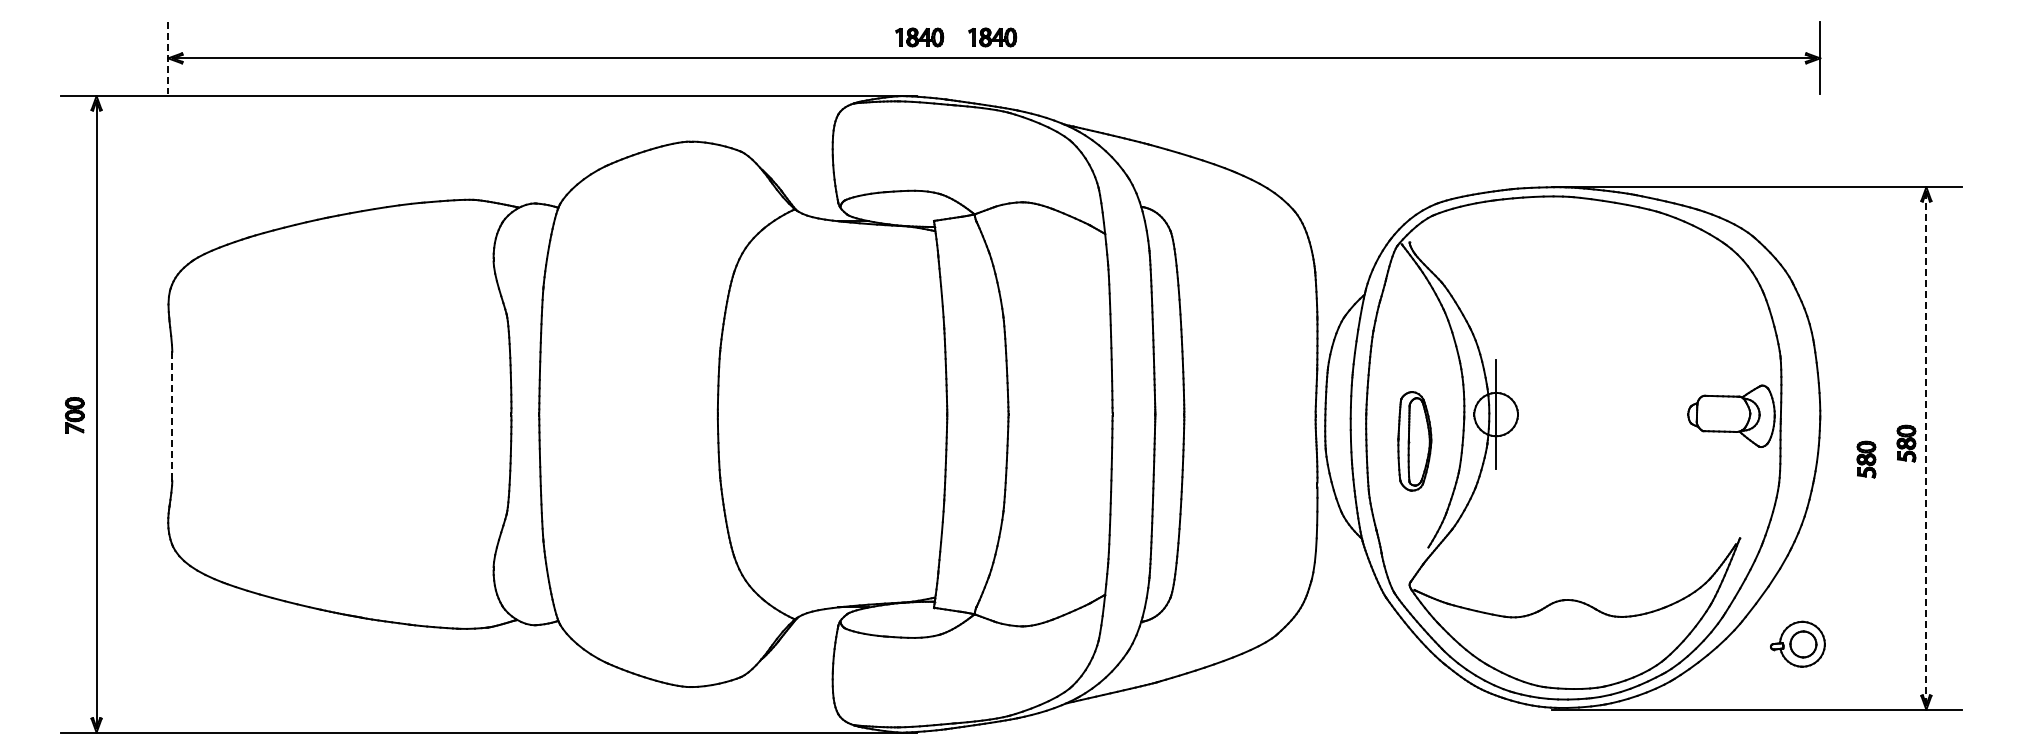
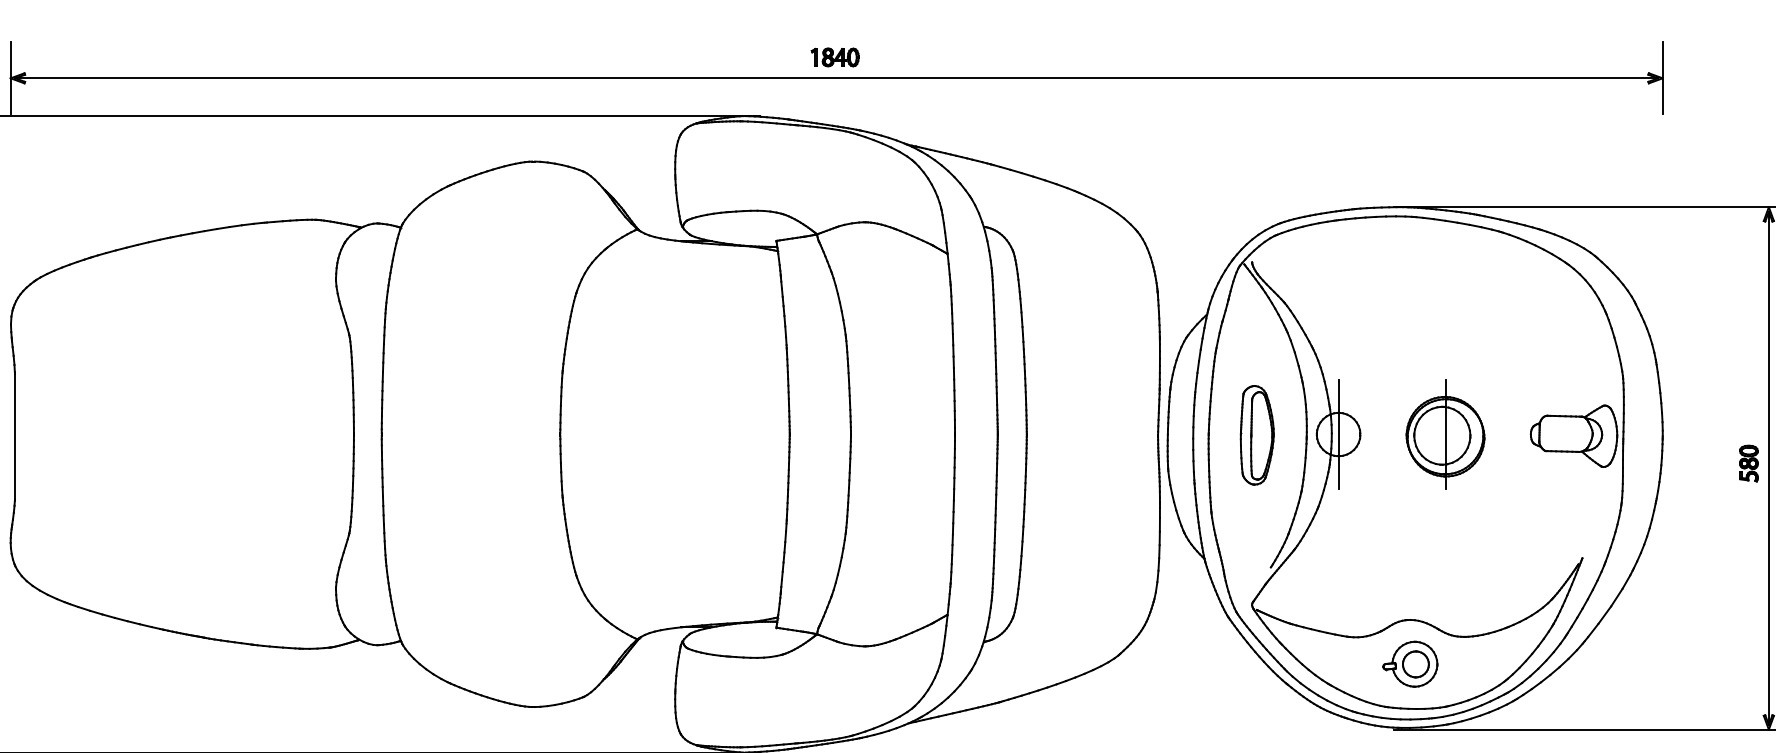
part: (919, 37) -> (761, 57), removed
line: (168, 58) -> (10, 78), dashed -> solid
part: (1602, 414) -> (1444, 434), added
line: (172, 416) -> (14, 436), dashed -> solid
part: (1414, 441) -> (1256, 435), moved
line: (1926, 448) -> (1768, 468), dashed -> solid
part: (1866, 459) -> (1708, 479), removed
part: (1797, 643) -> (1409, 663), moved

